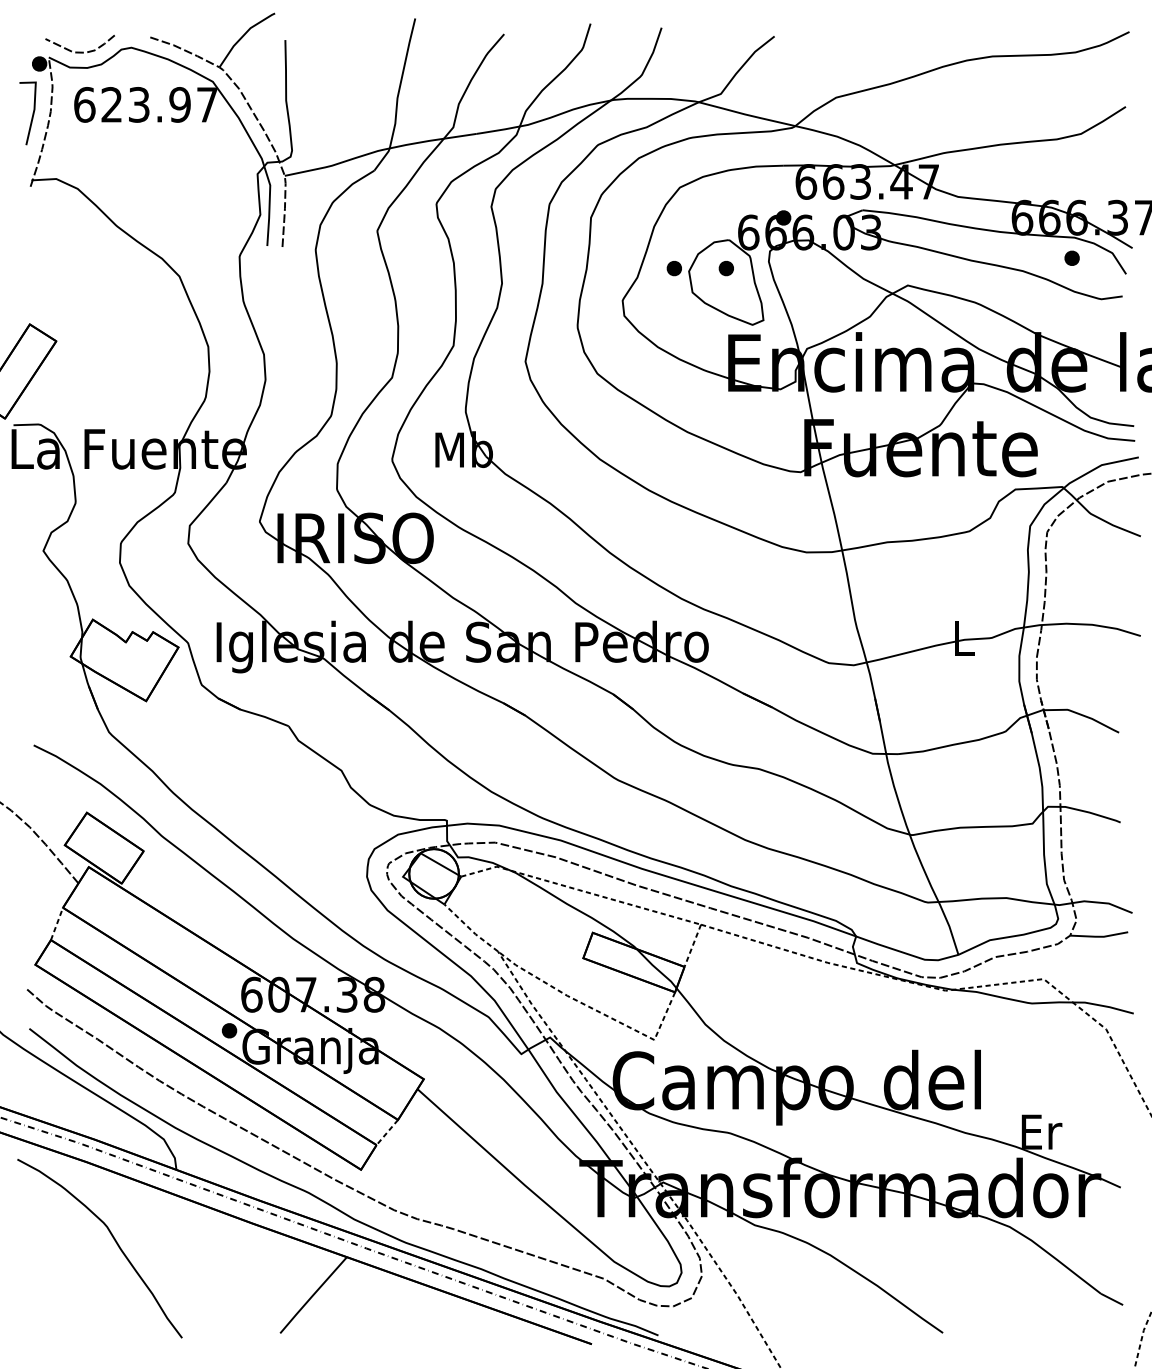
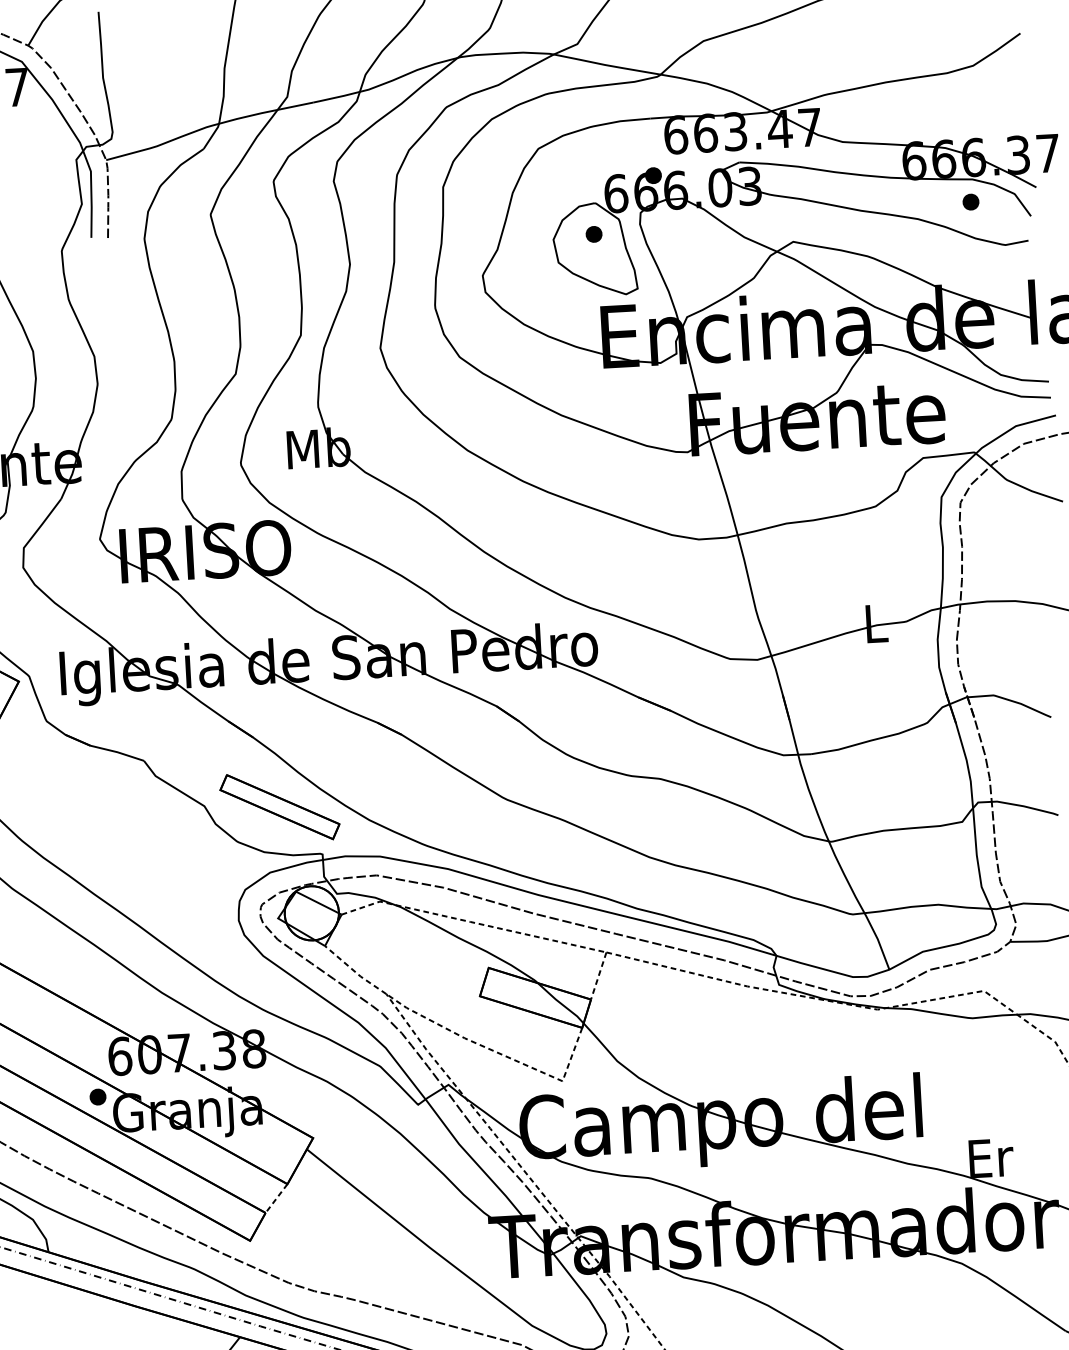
part: (673, 268) -> (536, 237), removed
part: (409, 775) -> (278, 807), added

